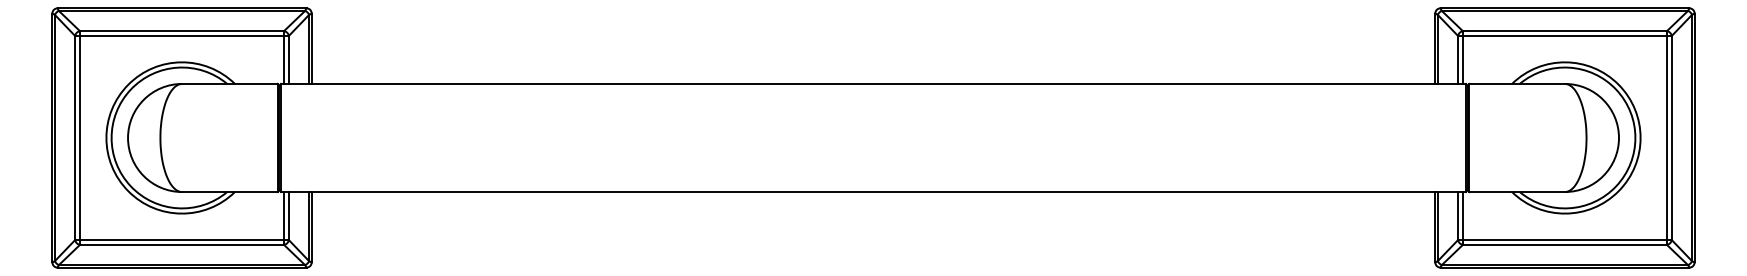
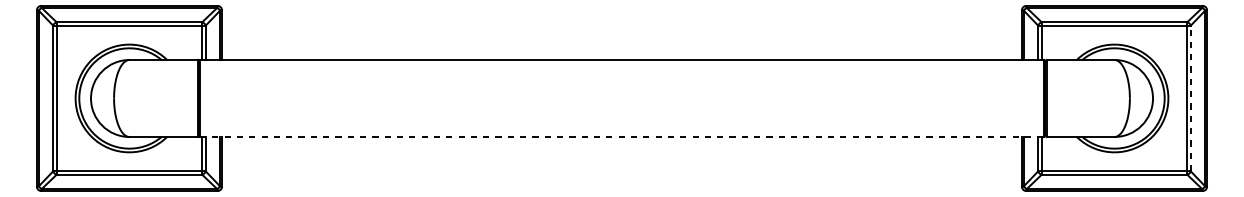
line: (1671, 138) -> (1190, 98), solid -> dashed
line: (874, 192) -> (622, 137), solid -> dashed

